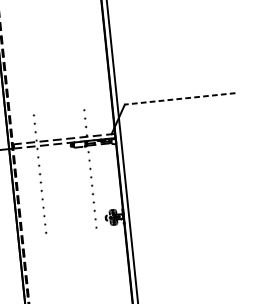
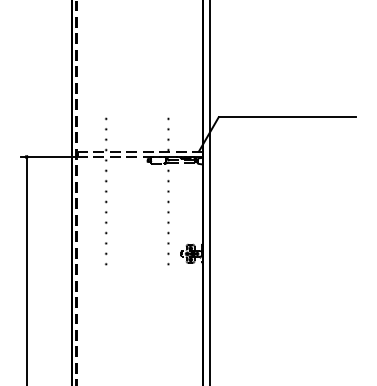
line: (179, 99) -> (286, 117), dashed -> solid

